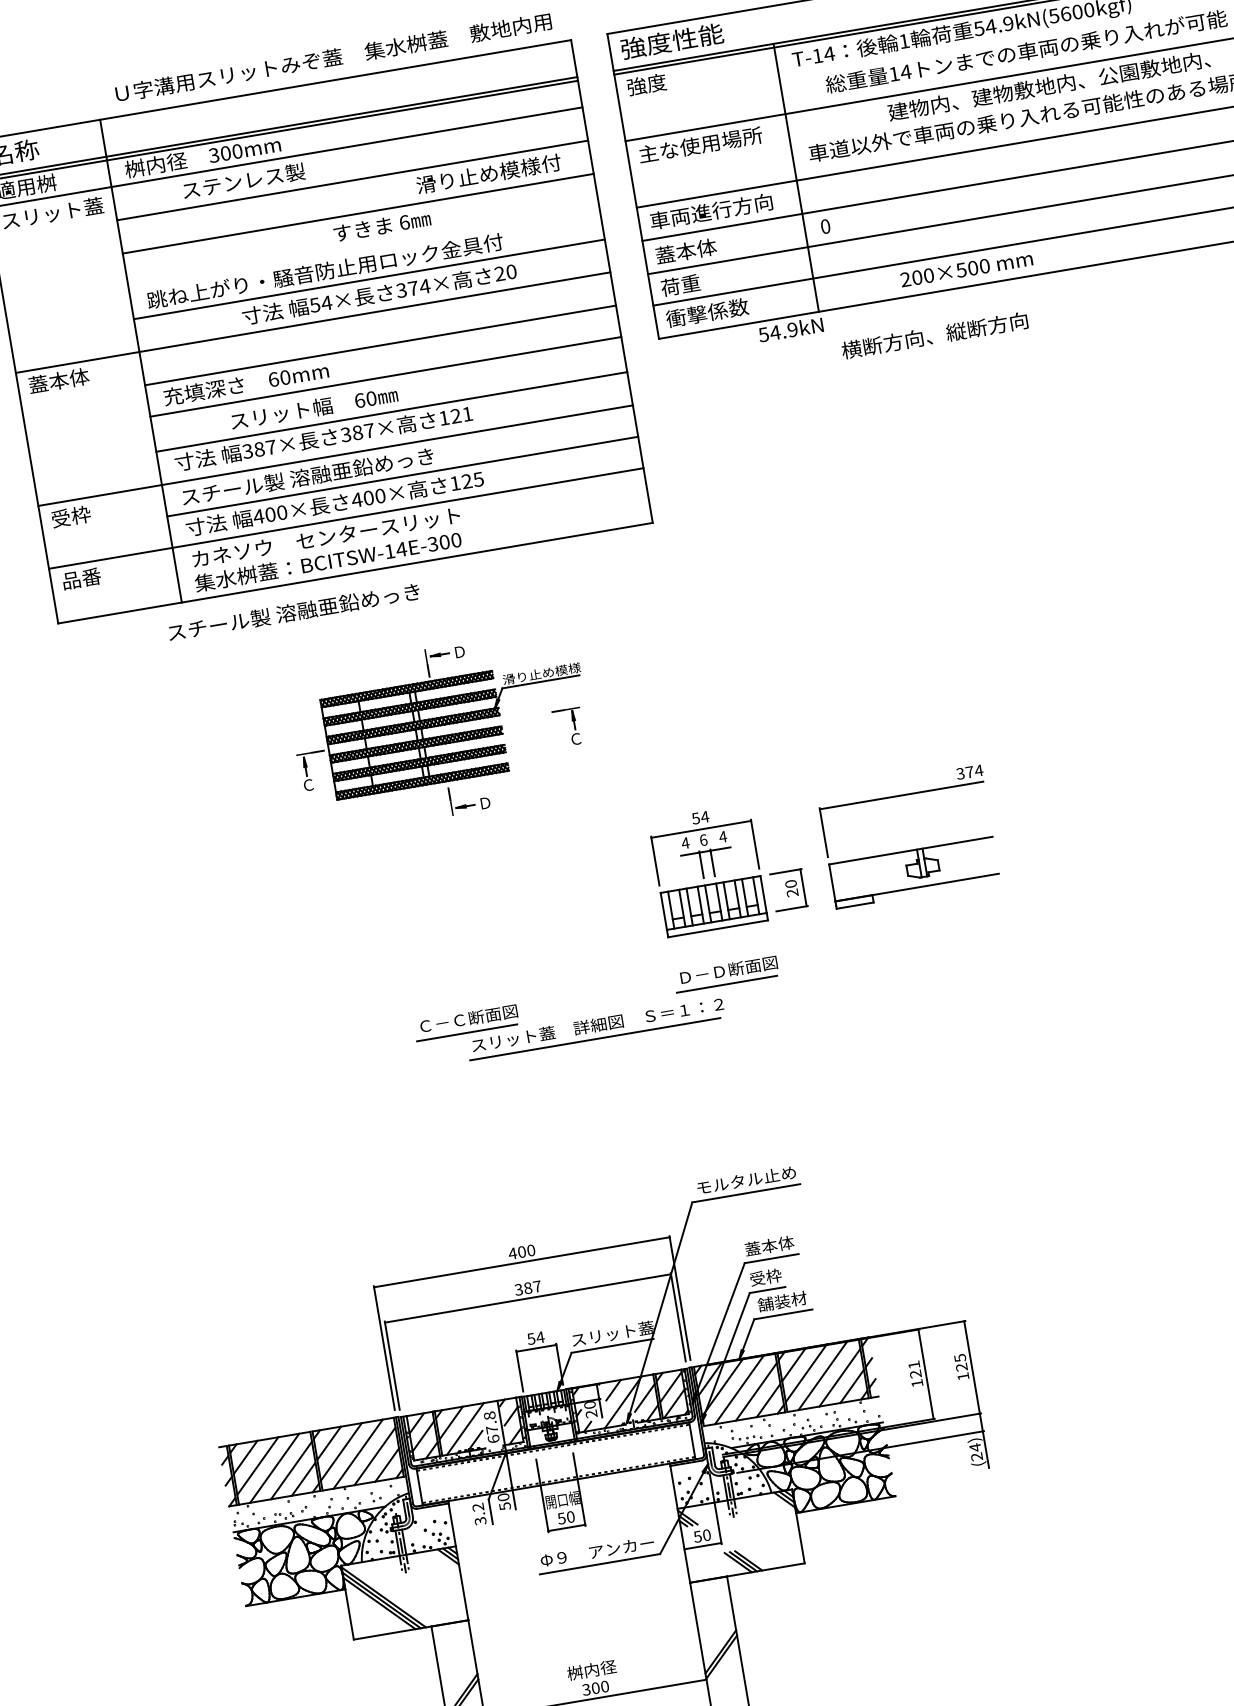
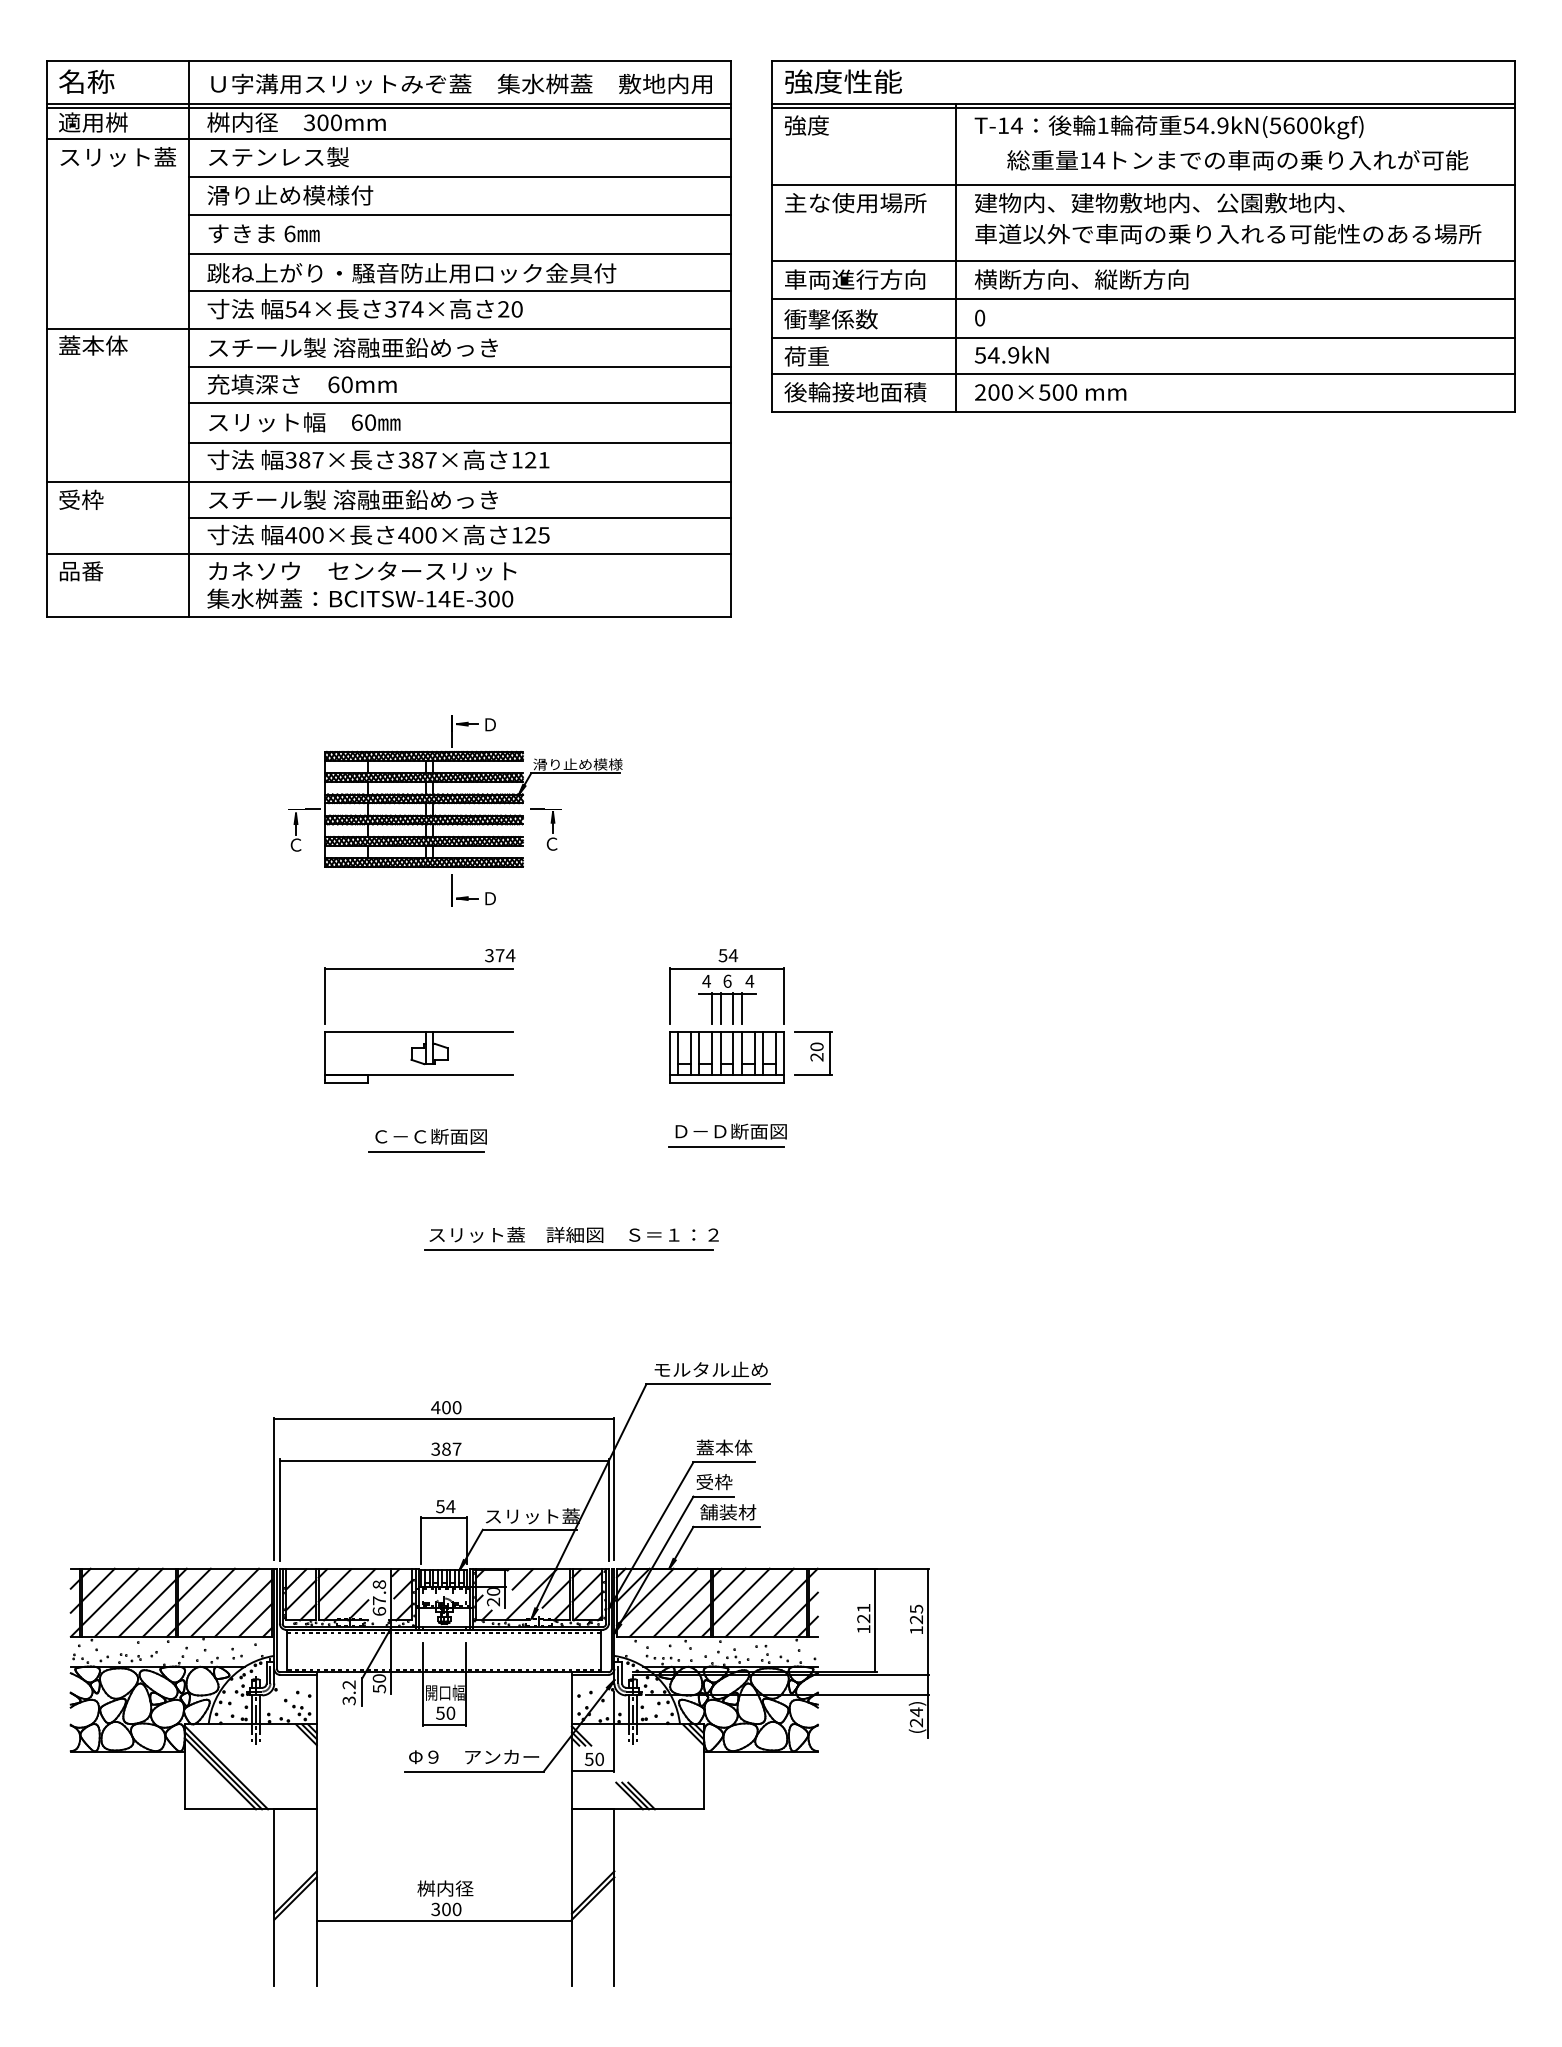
text: (333, 57) -> (461, 83), moved
text: (1049, 86) -> (1159, 203), moved
text: (489, 173) -> (290, 195), moved
text: (243, 181) -> (278, 157), moved
text: (381, 226) -> (263, 233), moved
line: (363, 246) -> (459, 253), added
text: (695, 249) -> (830, 319), 蓋本体 -> 衝撃係数
text: (966, 269) -> (1050, 392), moved
text: (378, 294) -> (364, 309), moved
text: (728, 309) -> (855, 392), 衝撃係数 -> 後輪接地面積
text: (790, 329) -> (1011, 354), moved
text: (934, 335) -> (1081, 279), moved
text: (314, 408) -> (304, 422), moved
text: (293, 611) -> (353, 347), moved
part: (574, 726) -> (552, 829), moved
part: (910, 849) -> (419, 1031), moved
line: (719, 861) -> (741, 1008), added
line: (694, 866) -> (712, 1008), added
part: (595, 1028) -> (571, 1238), moved

